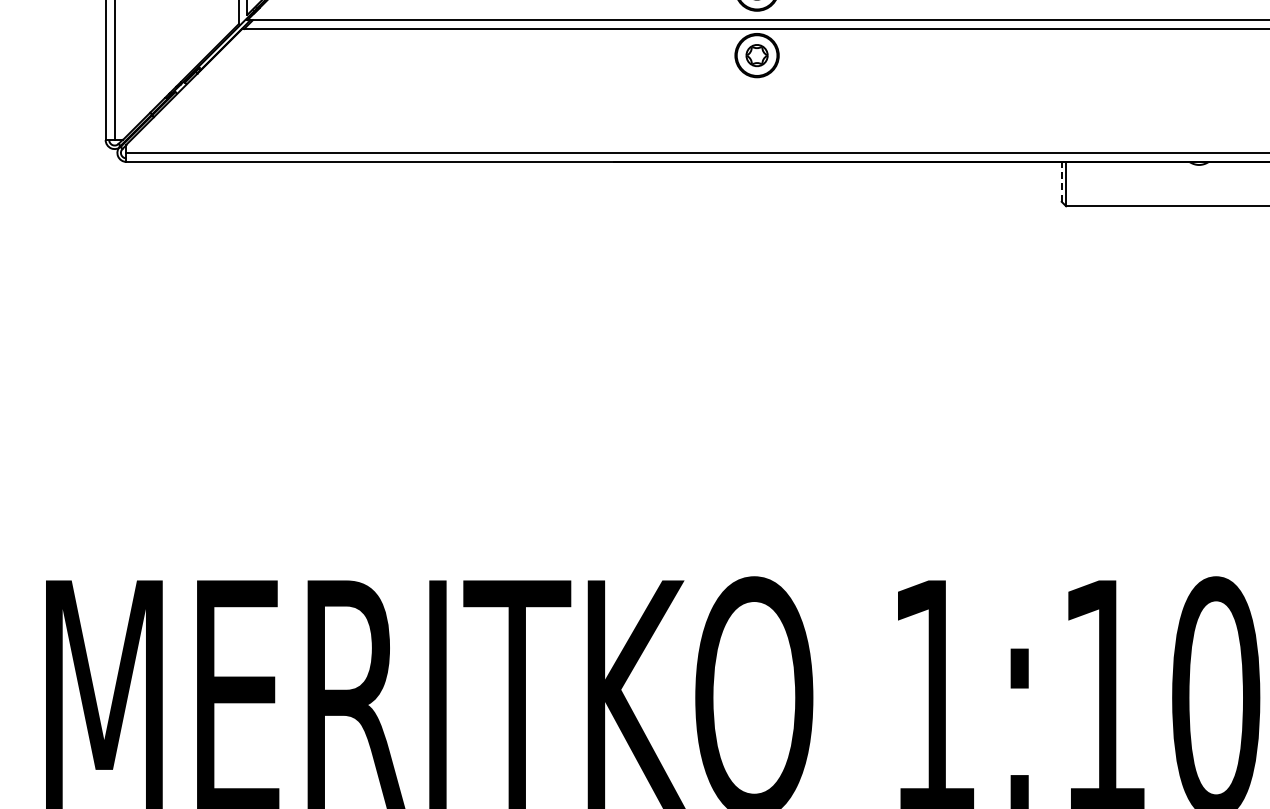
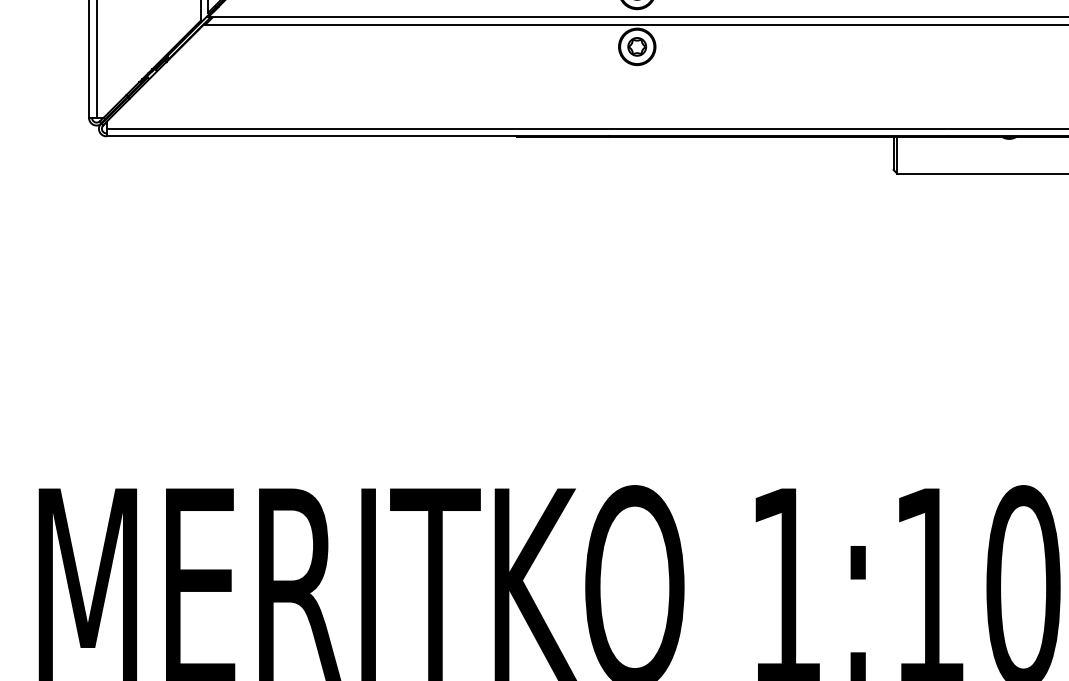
line: (1061, 182) -> (893, 153), dashed -> solid

